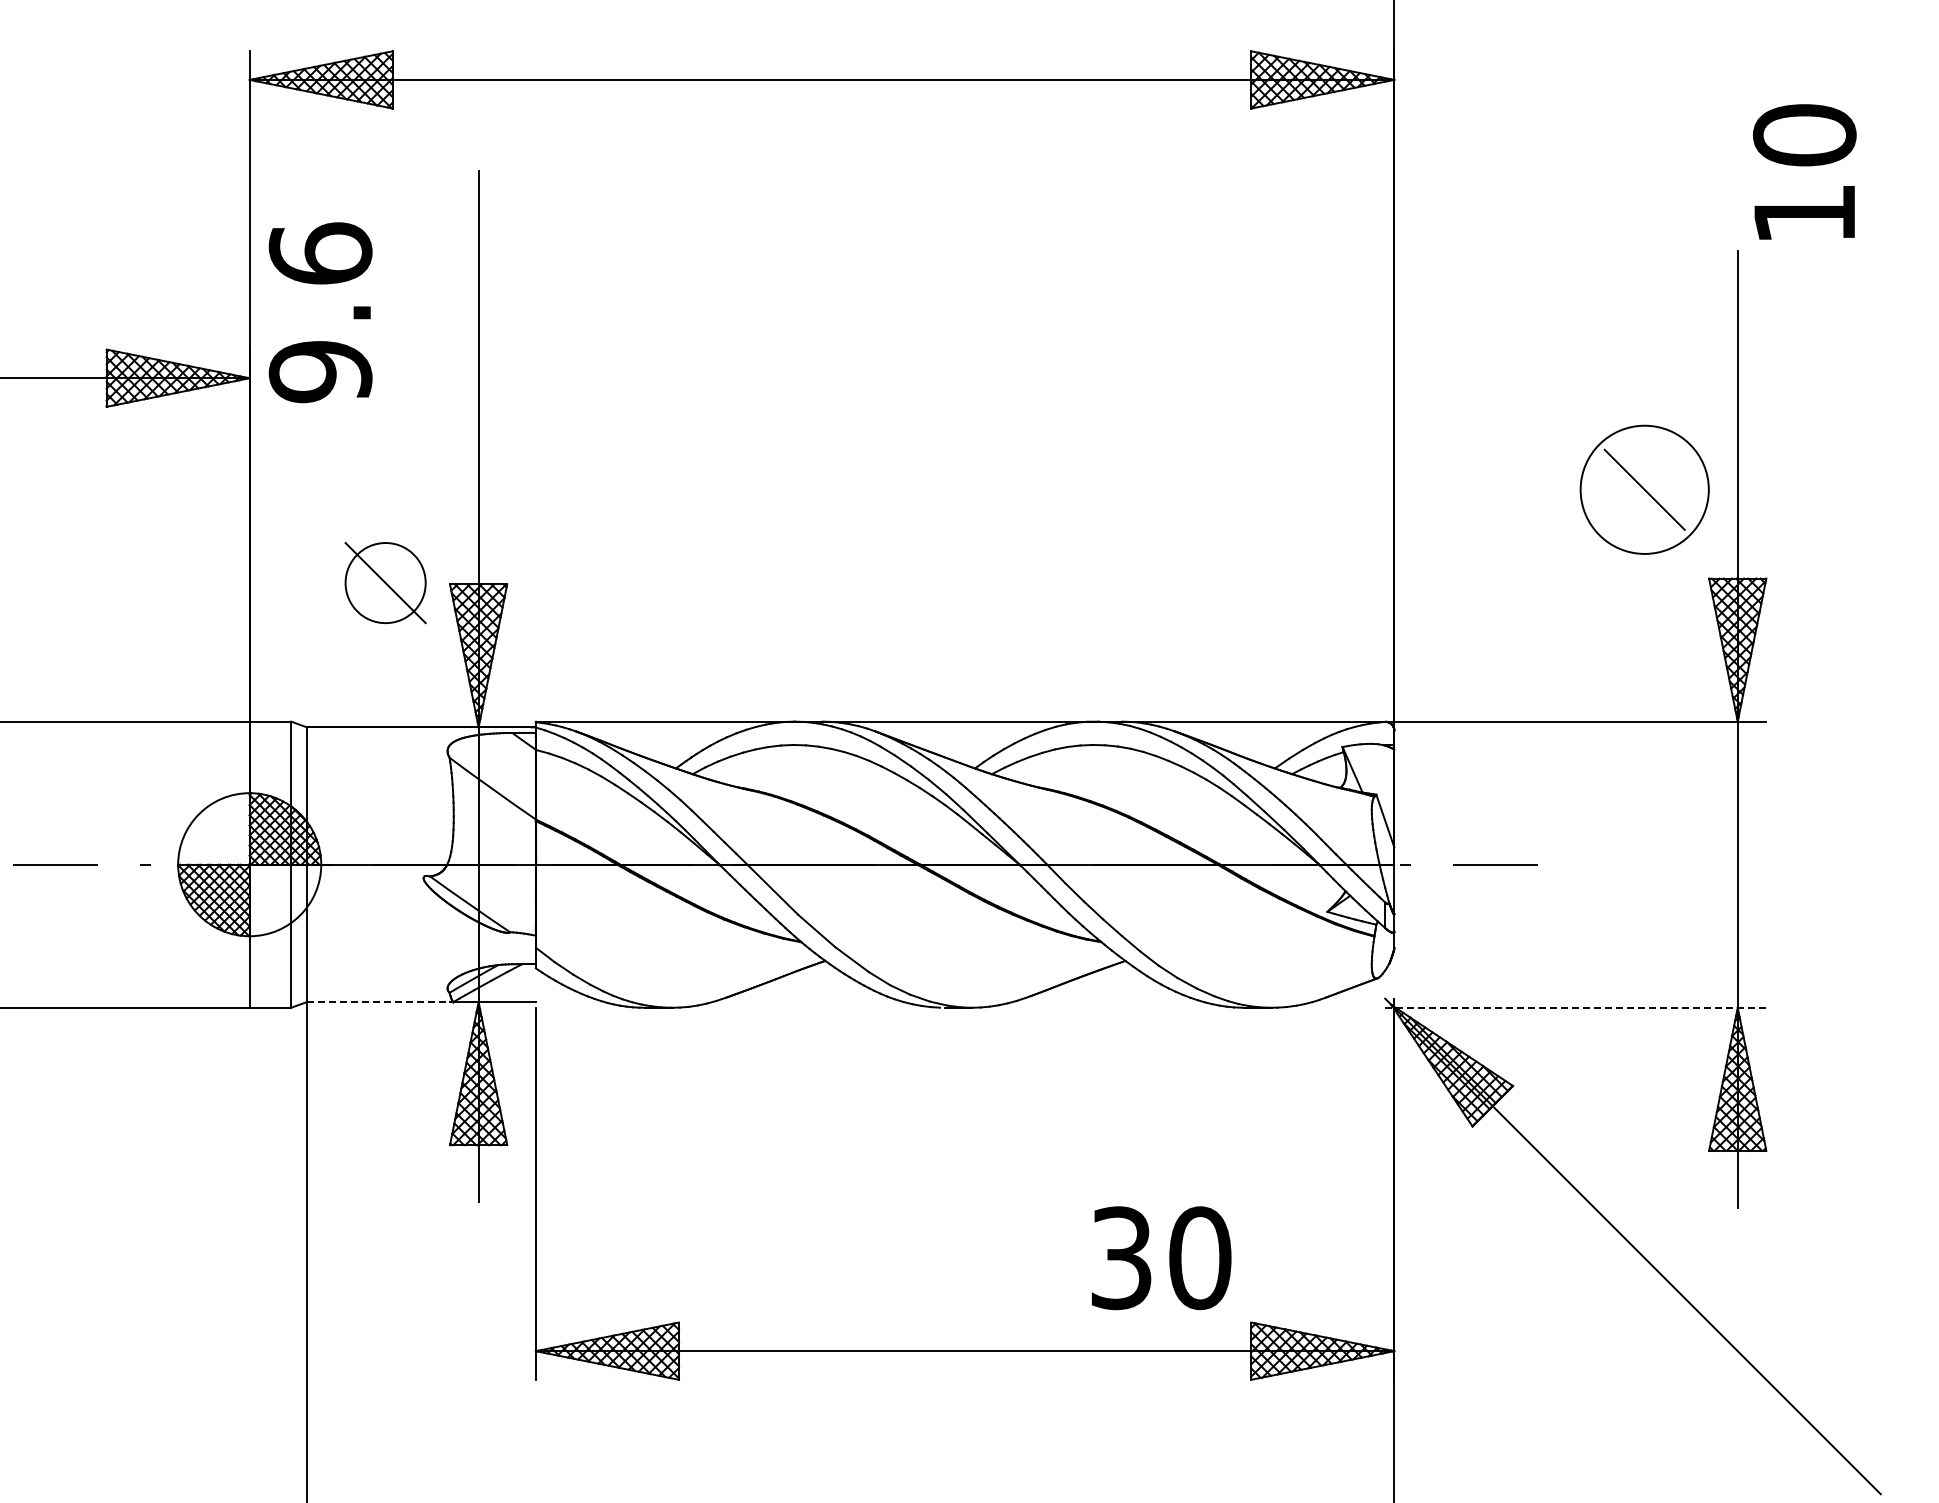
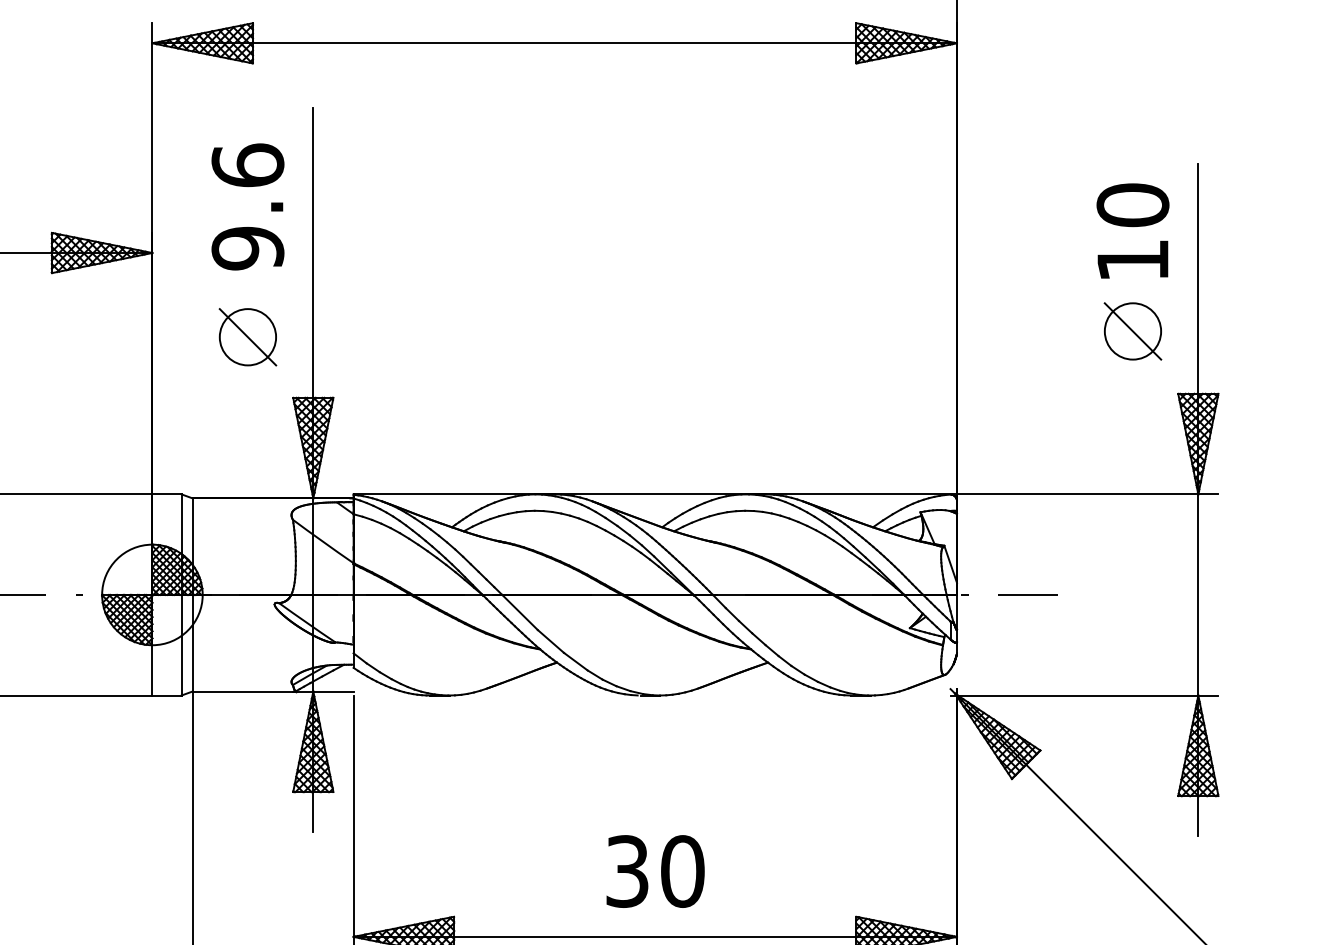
text: (1804, 171) -> (1132, 230), moved
text: (320, 312) -> (247, 206), moved
circle: (1644, 489) -> (1132, 331), size x0.62
part: (385, 583) -> (247, 337), moved
line: (380, 1002) -> (244, 691), dashed -> solid
line: (1575, 1007) -> (1084, 695), dashed -> solid
text: (1161, 1258) -> (655, 871), moved

